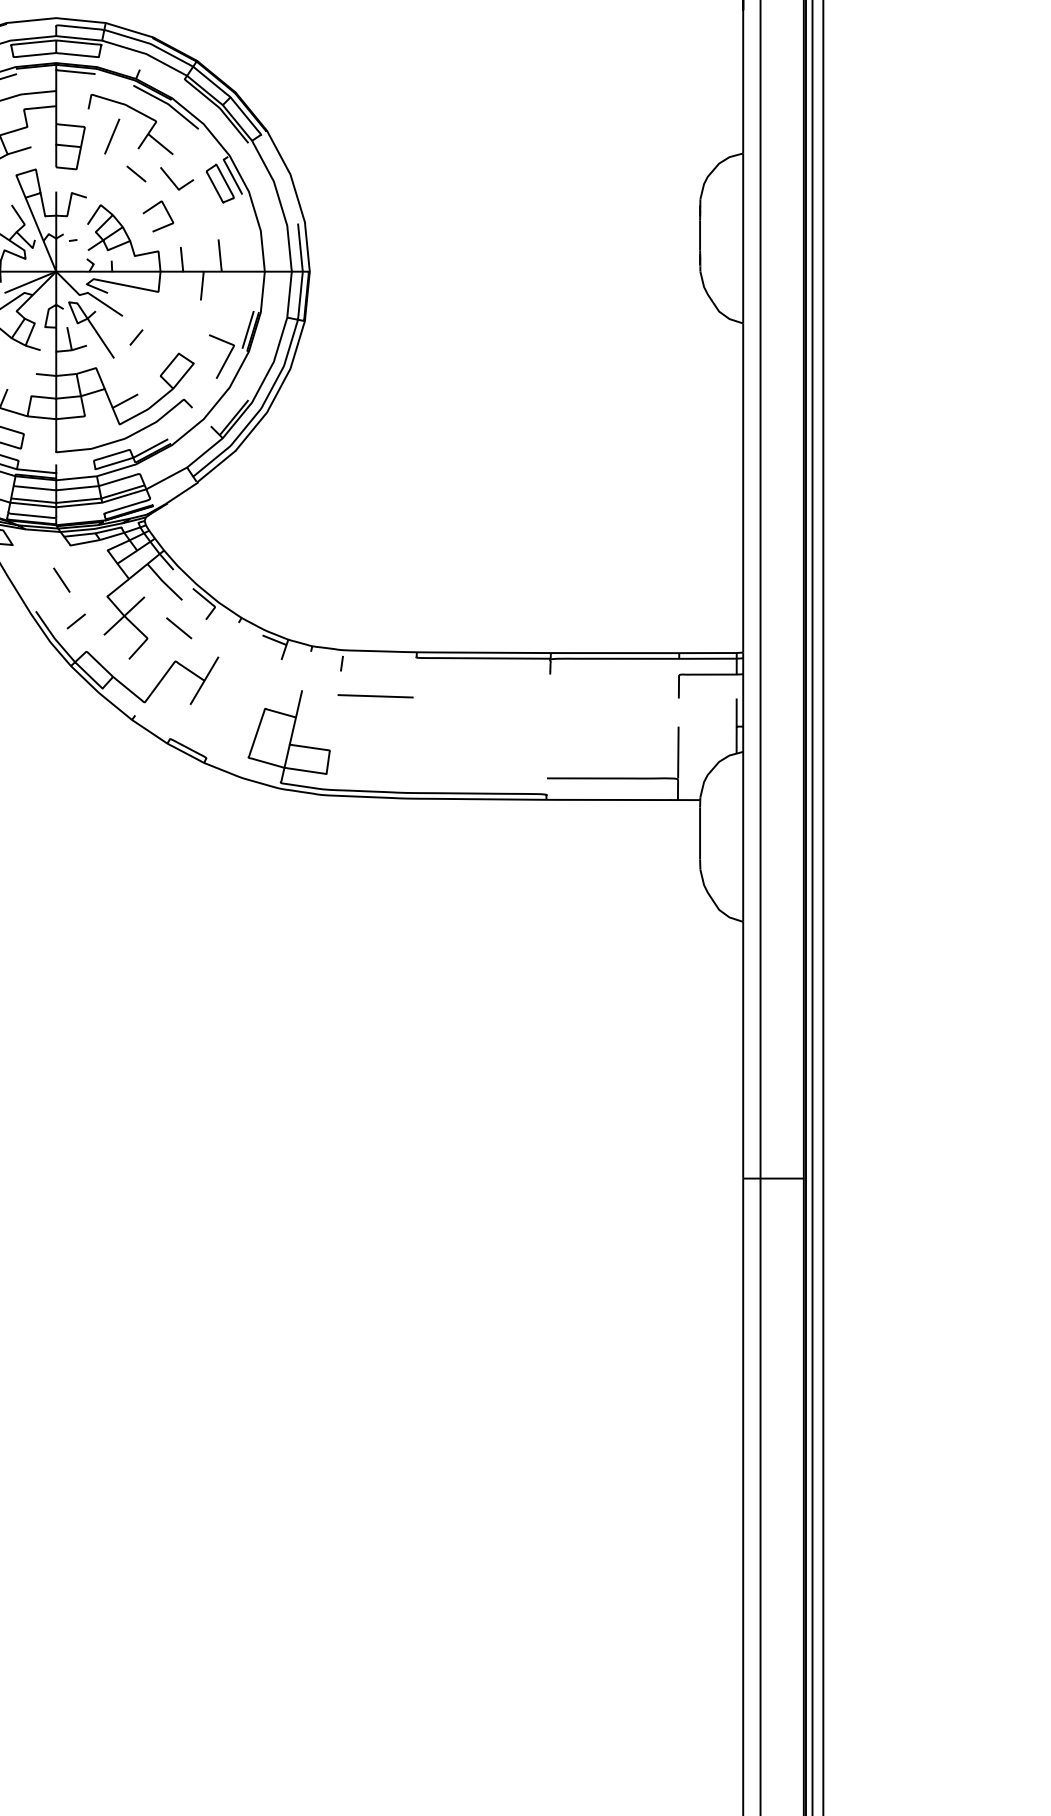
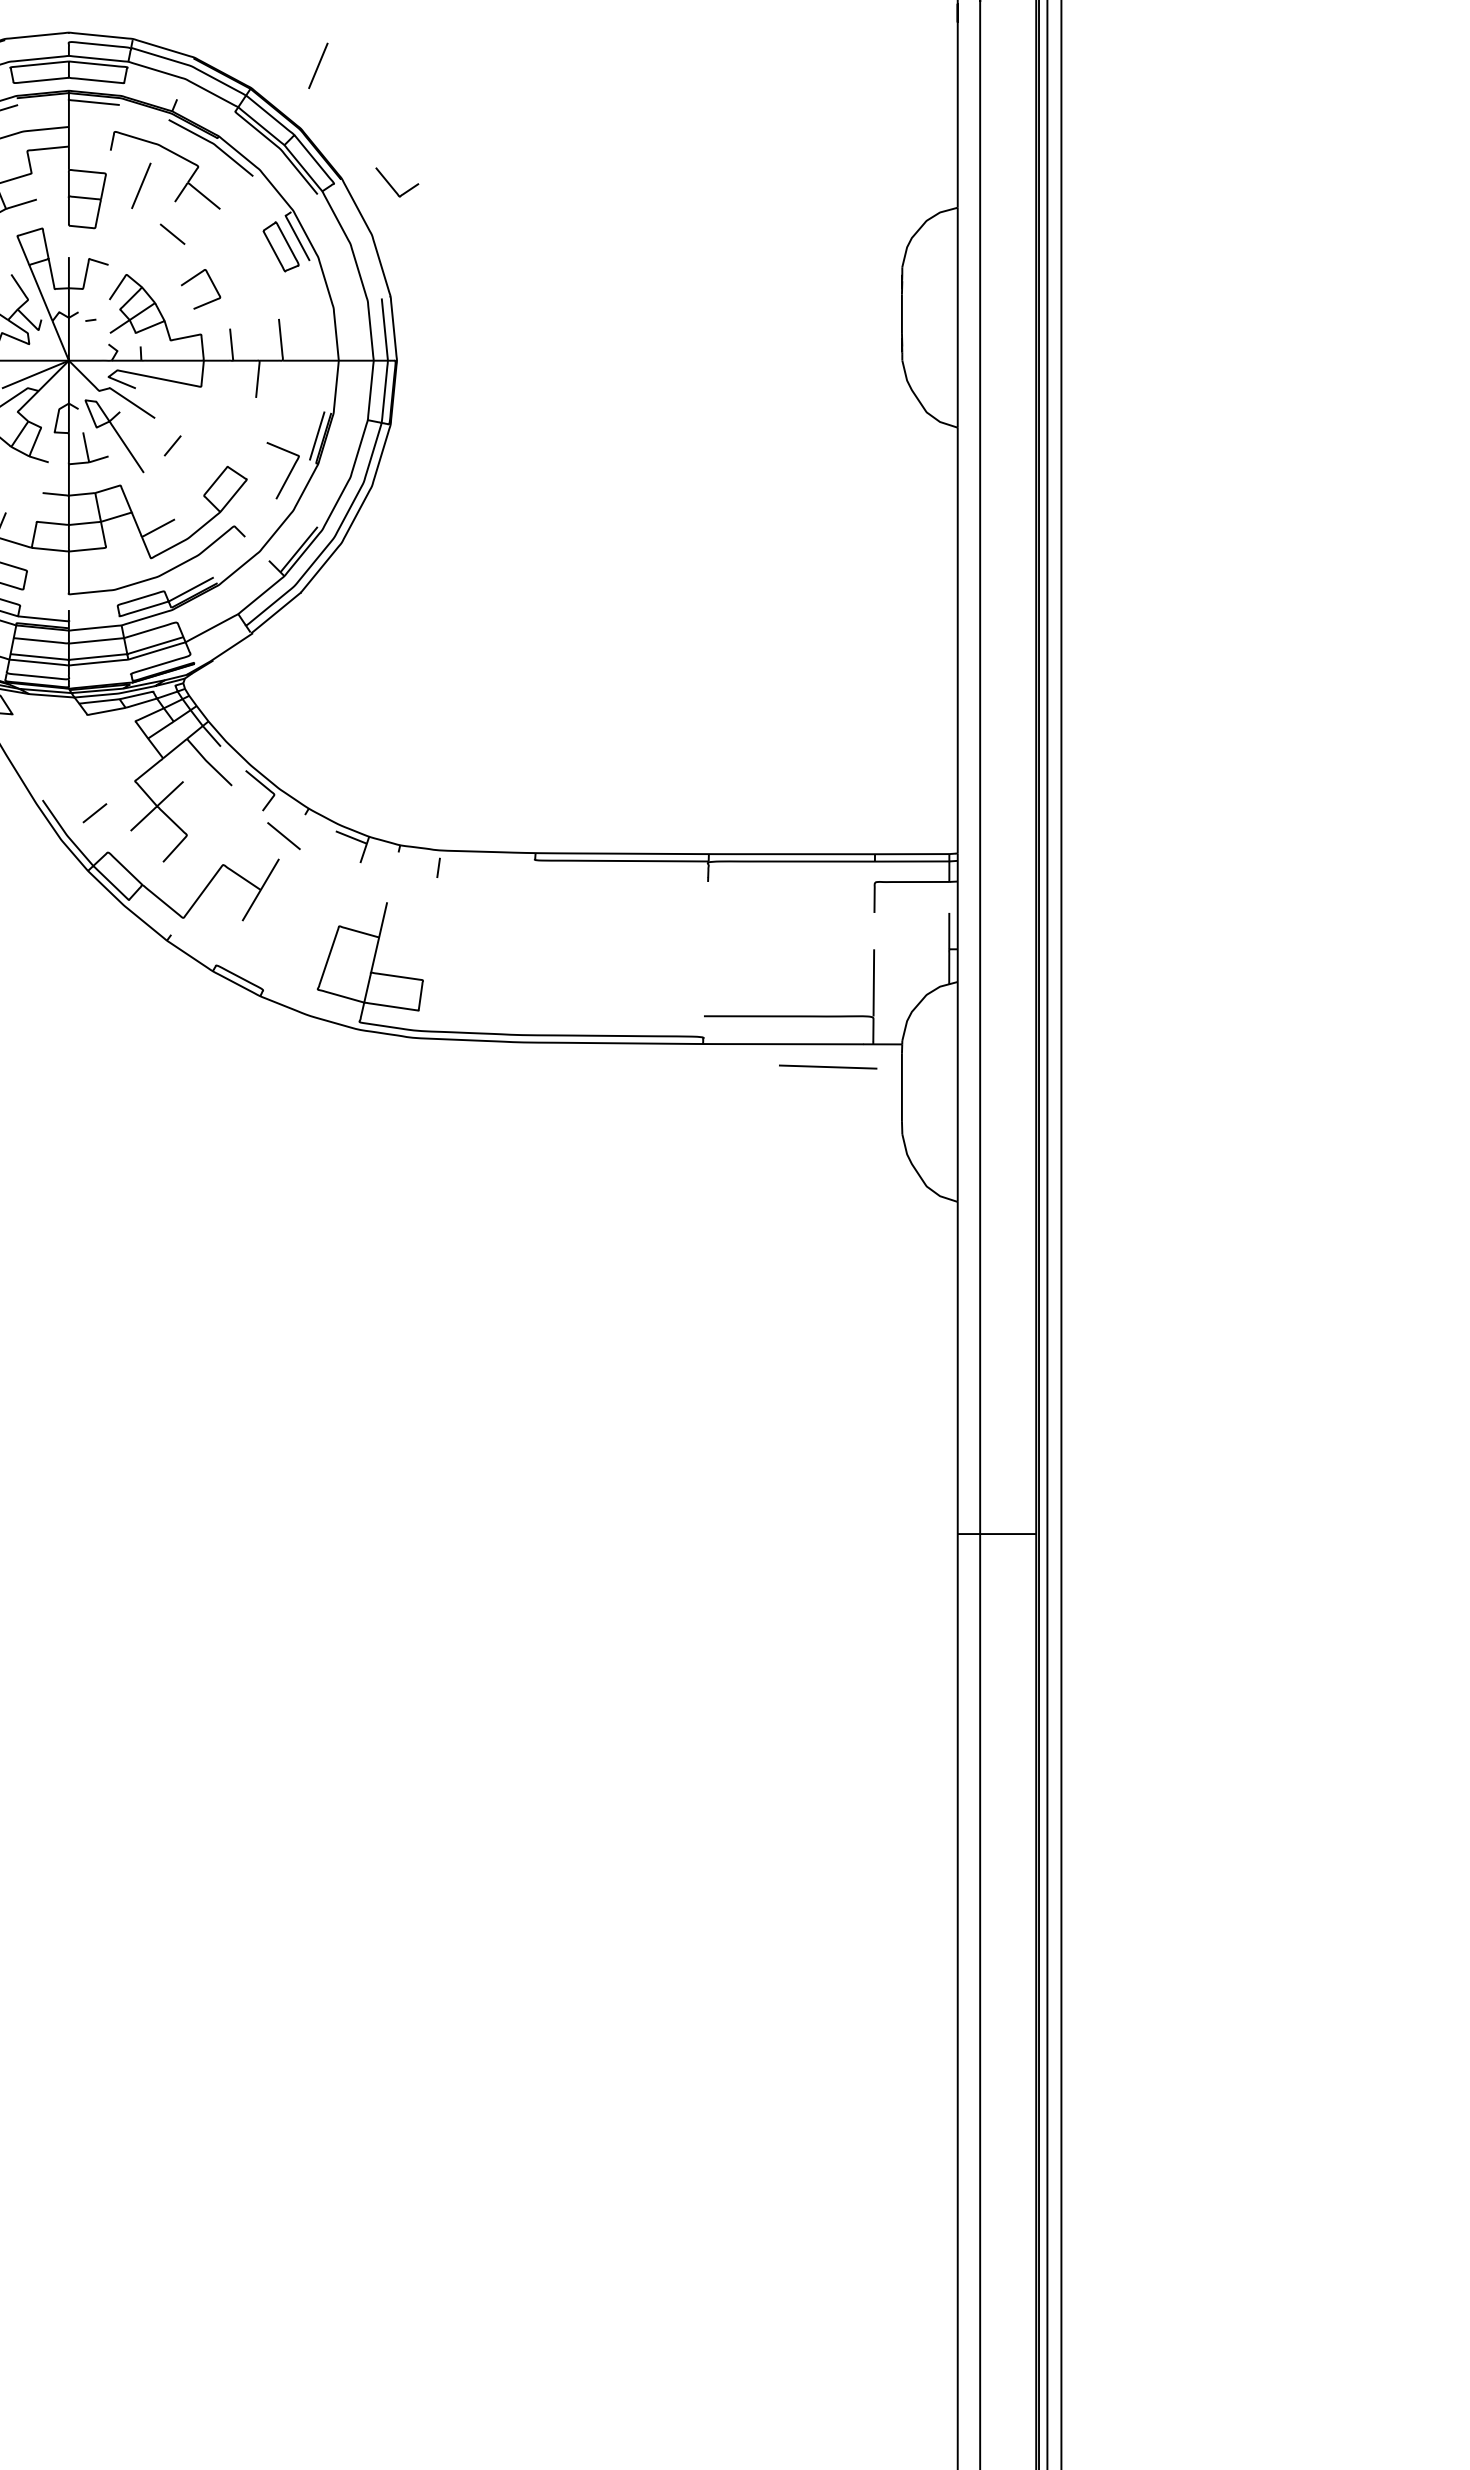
line: (249, 43) -> (318, 65), added
curve: (173, 181) -> (392, 186), moved
line: (62, 579) -> (76, 759), removed
line: (178, 628) -> (283, 836), moved
line: (375, 695) -> (828, 1066), moved

